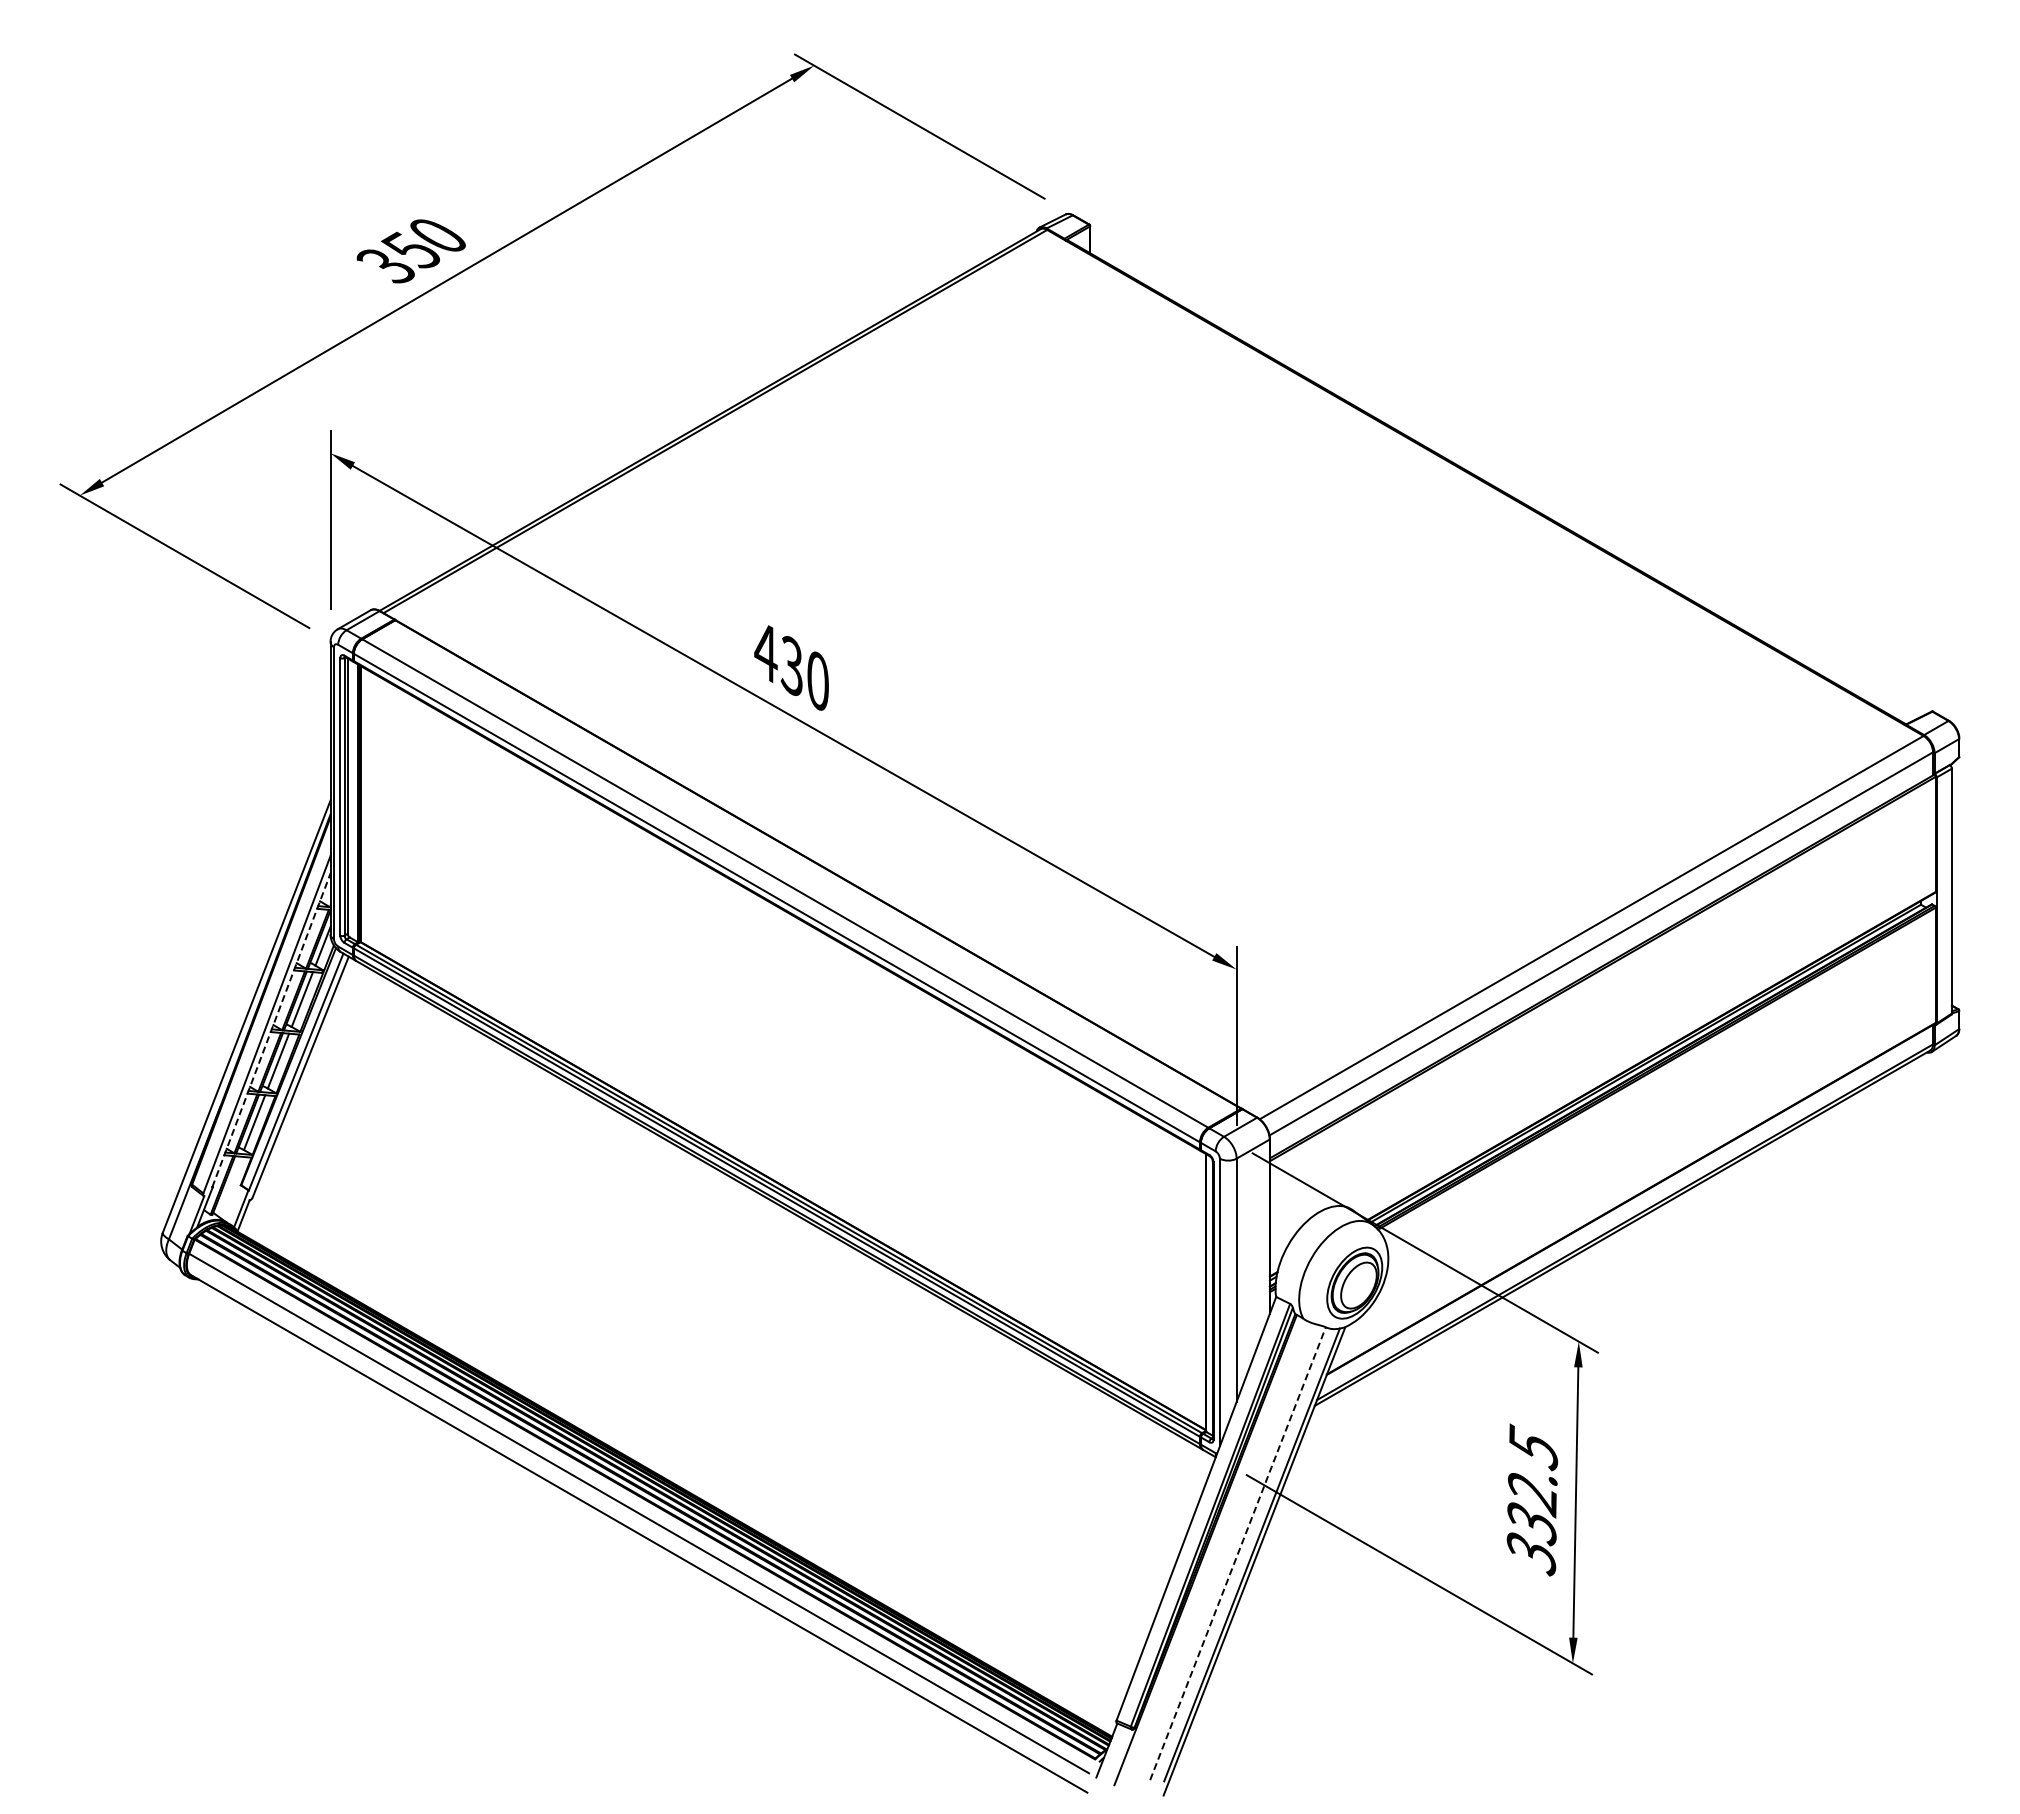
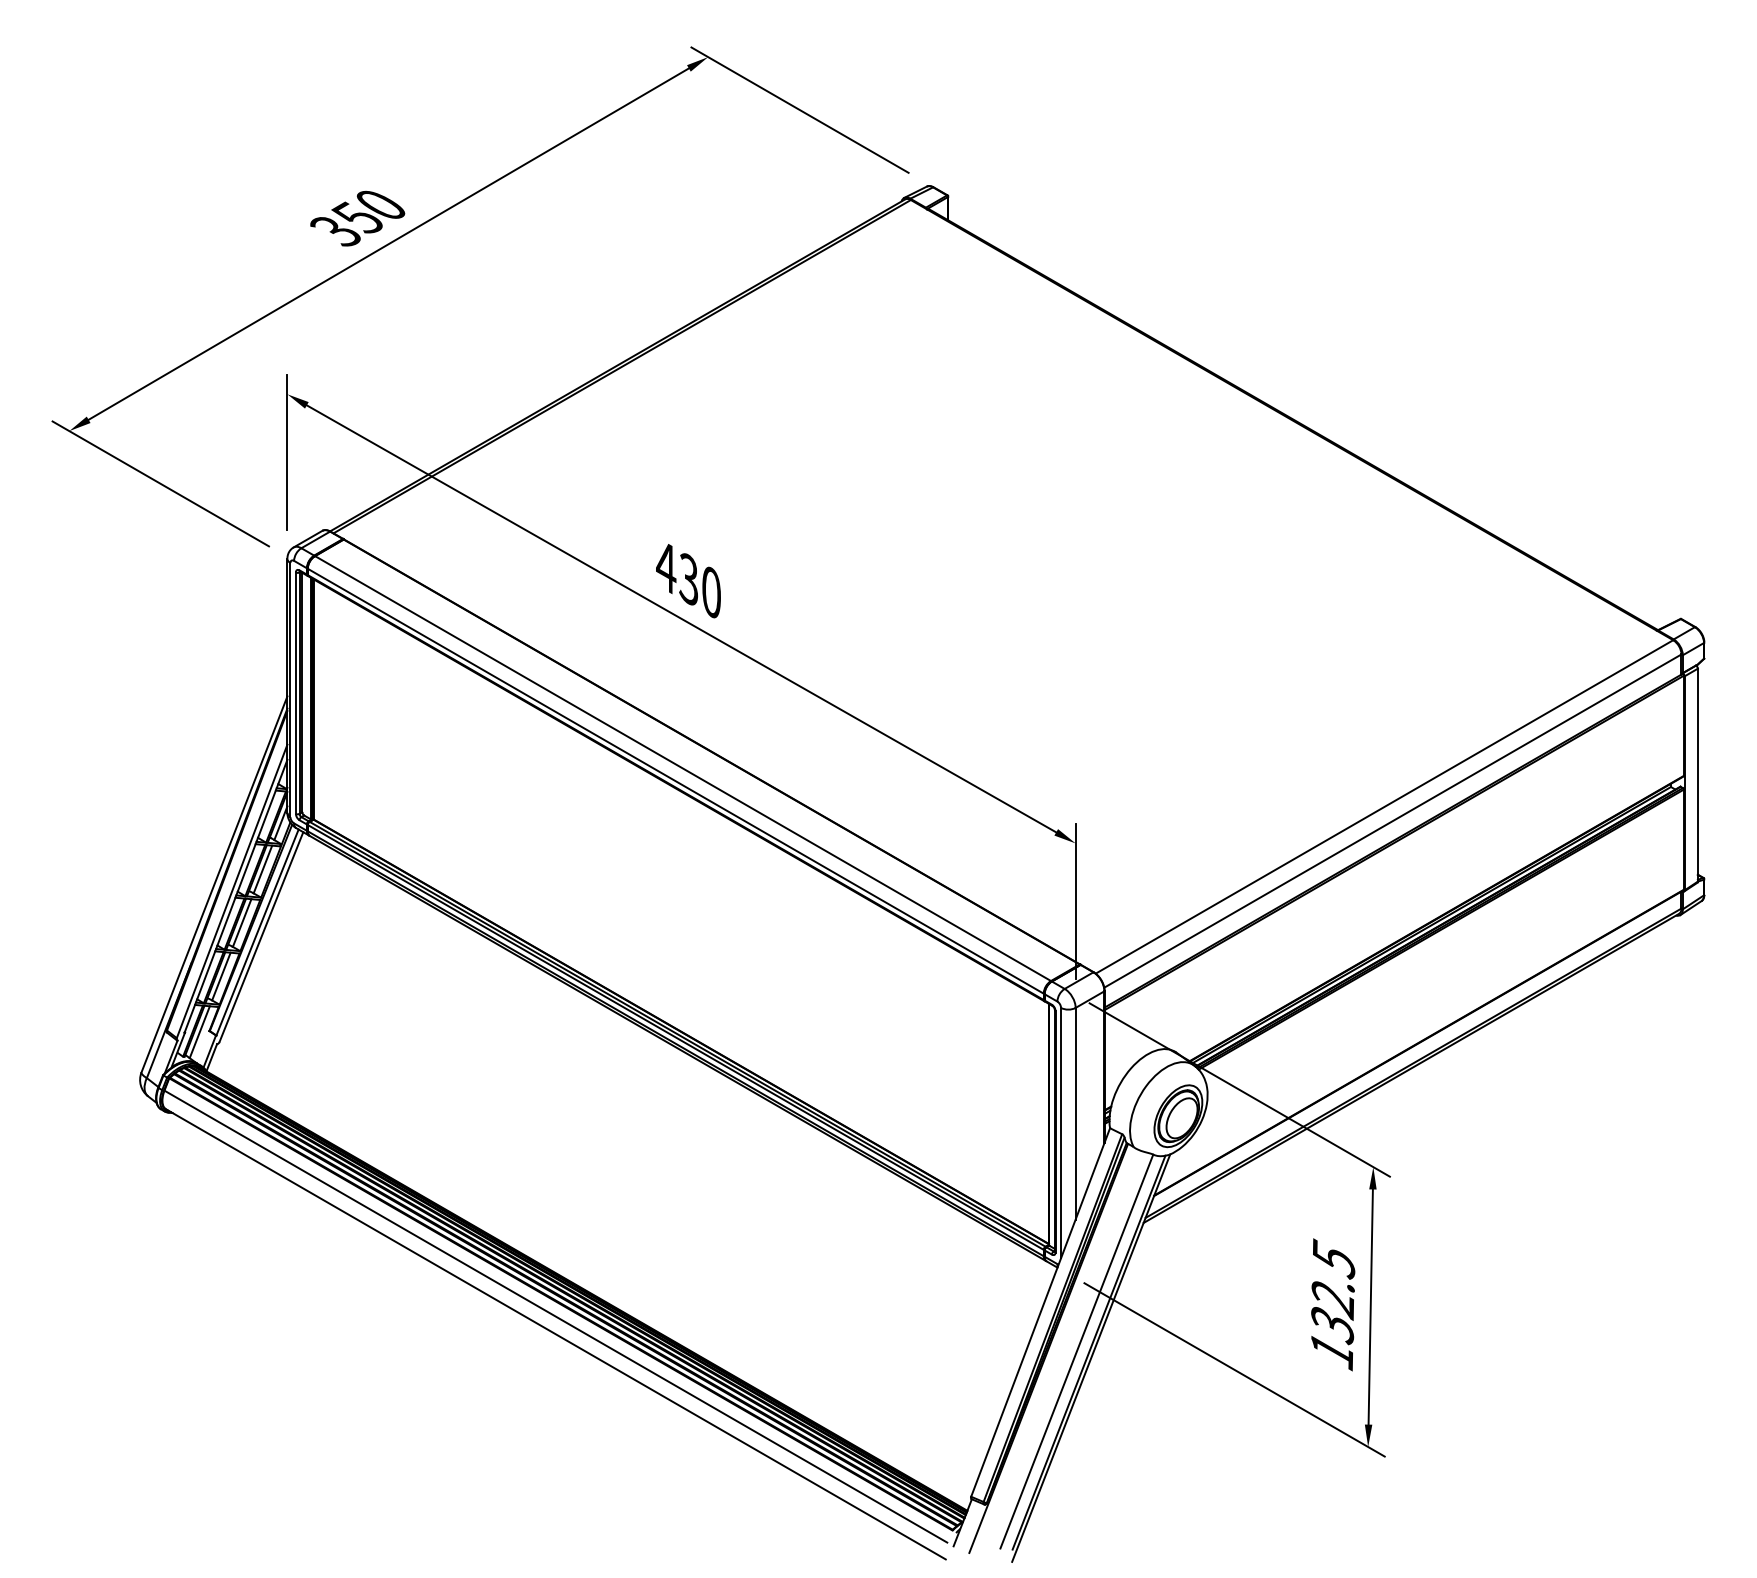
line: (271, 1030) -> (236, 896), dashed -> solid
line: (229, 1186) -> (199, 1032), added
line: (1238, 1553) -> (1077, 1351), dashed -> solid
text: (1531, 1554) -> (1332, 1352), 332.5 -> 132.5

